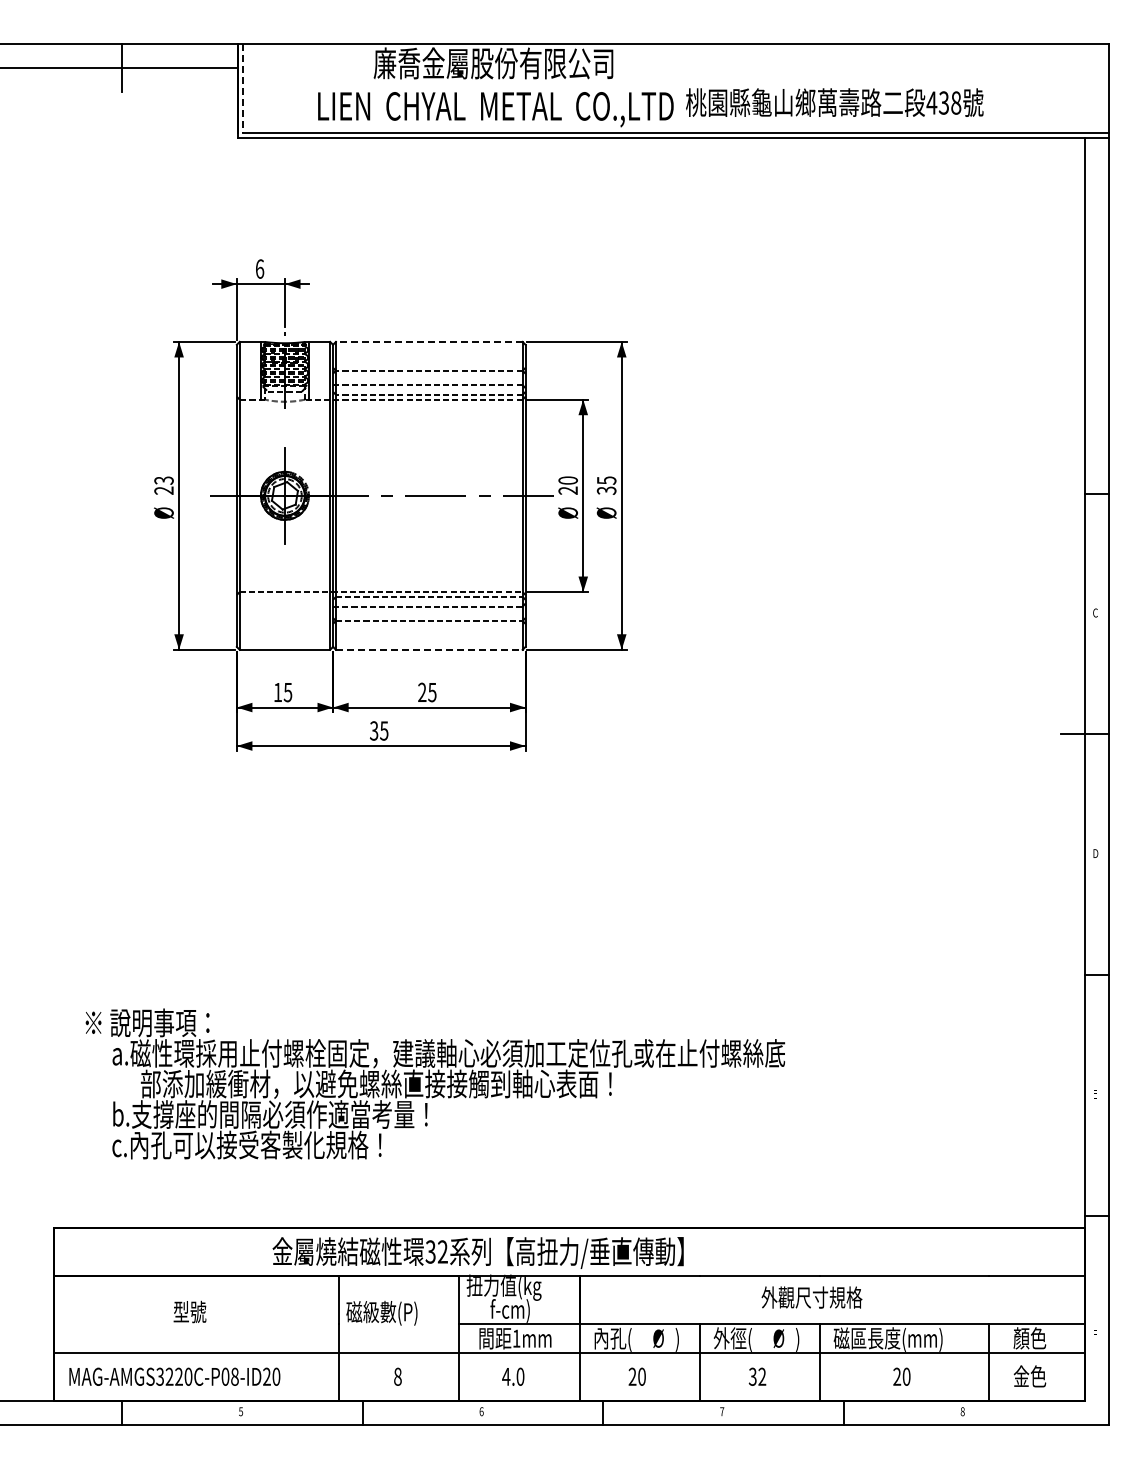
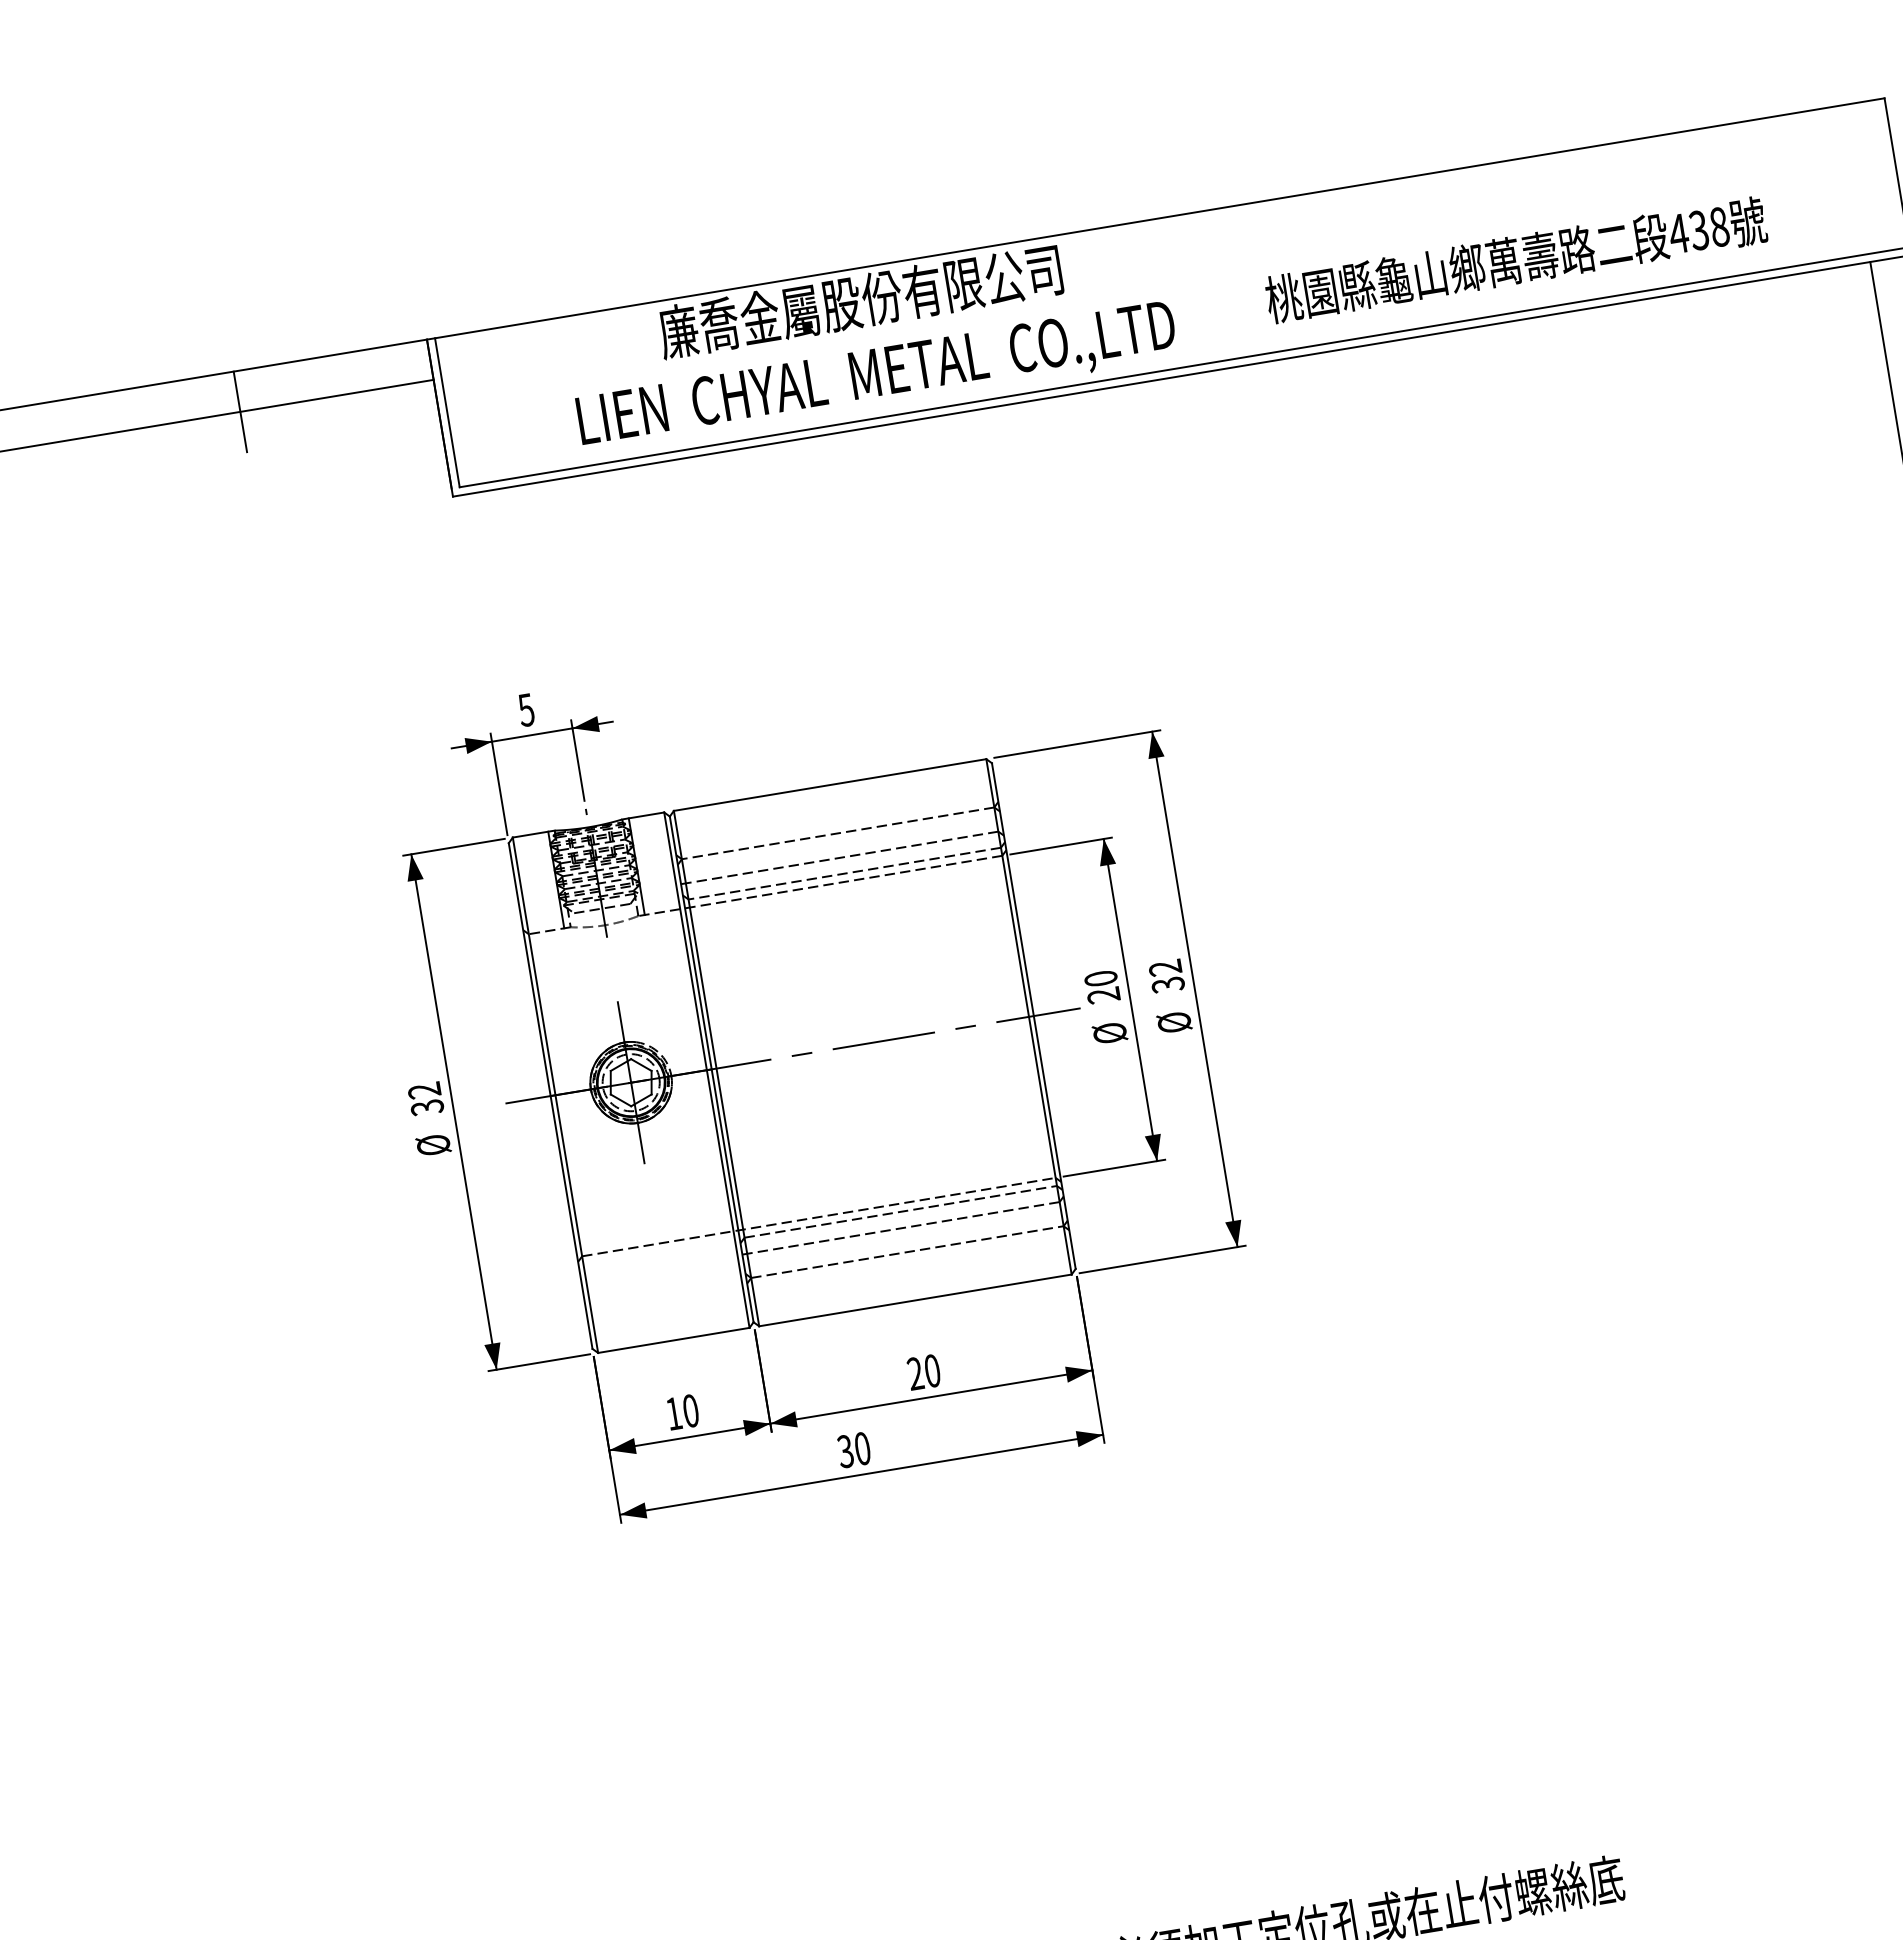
line: (242, 88) -> (447, 412), dashed -> solid
text: (834, 102) -> (1515, 259), moved
text: (259, 268) -> (525, 709), 6 -> 5
line: (428, 341) -> (828, 784), dashed -> solid
text: (606, 480) -> (1165, 967), 35 -> 32
text: (163, 485) -> (425, 1099), 23 -> 32
line: (429, 649) -> (915, 1299), dashed -> solid
text: (287, 692) -> (689, 1411), 15 -> 10
text: (432, 692) -> (932, 1370), 25 -> 20
text: (384, 730) -> (862, 1447), 35 -> 30

